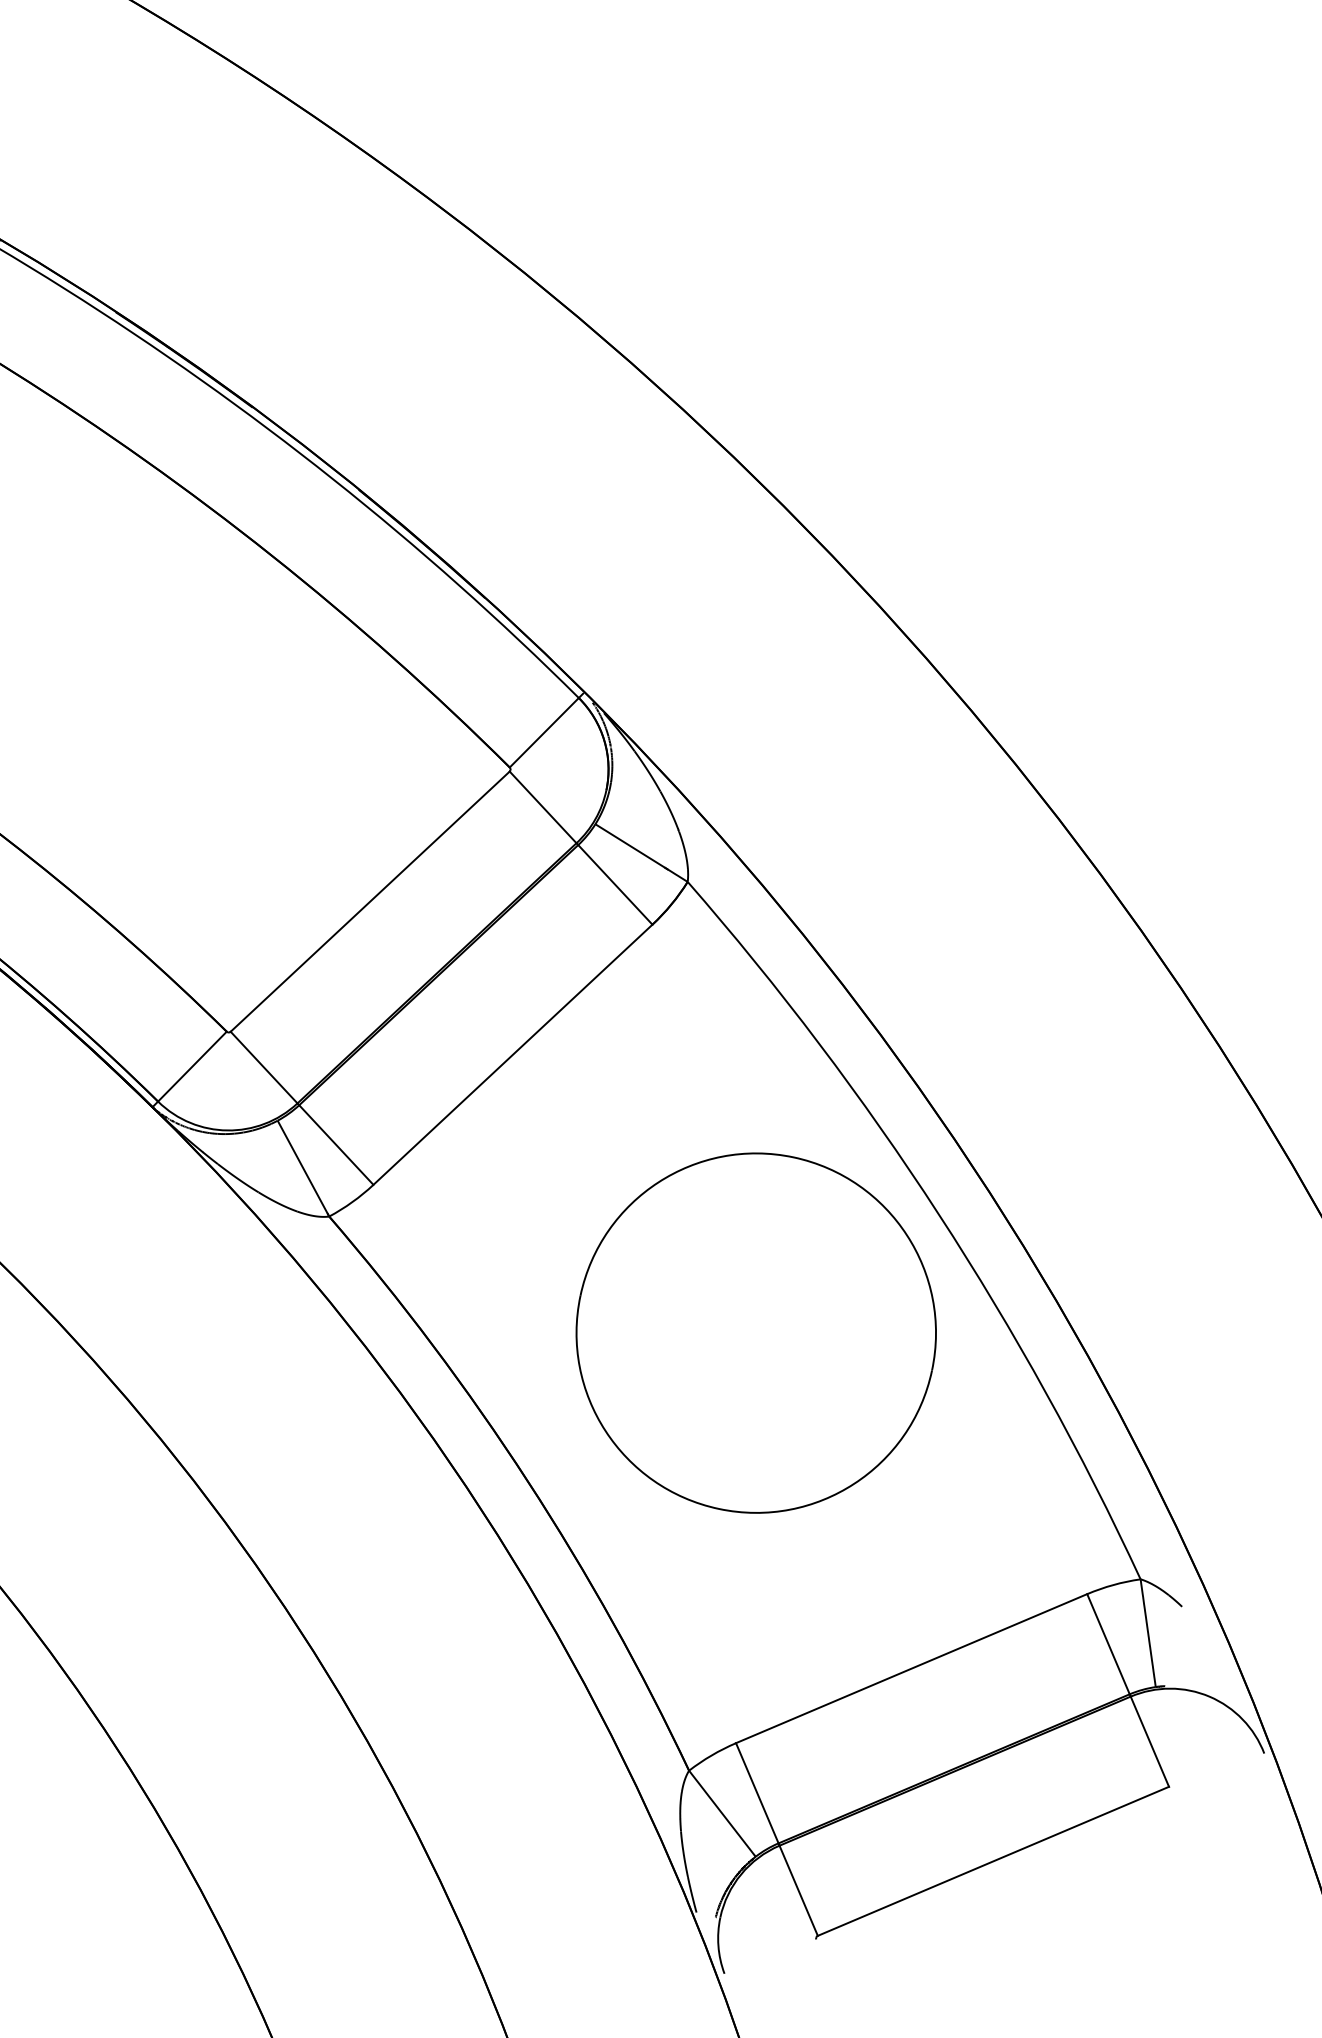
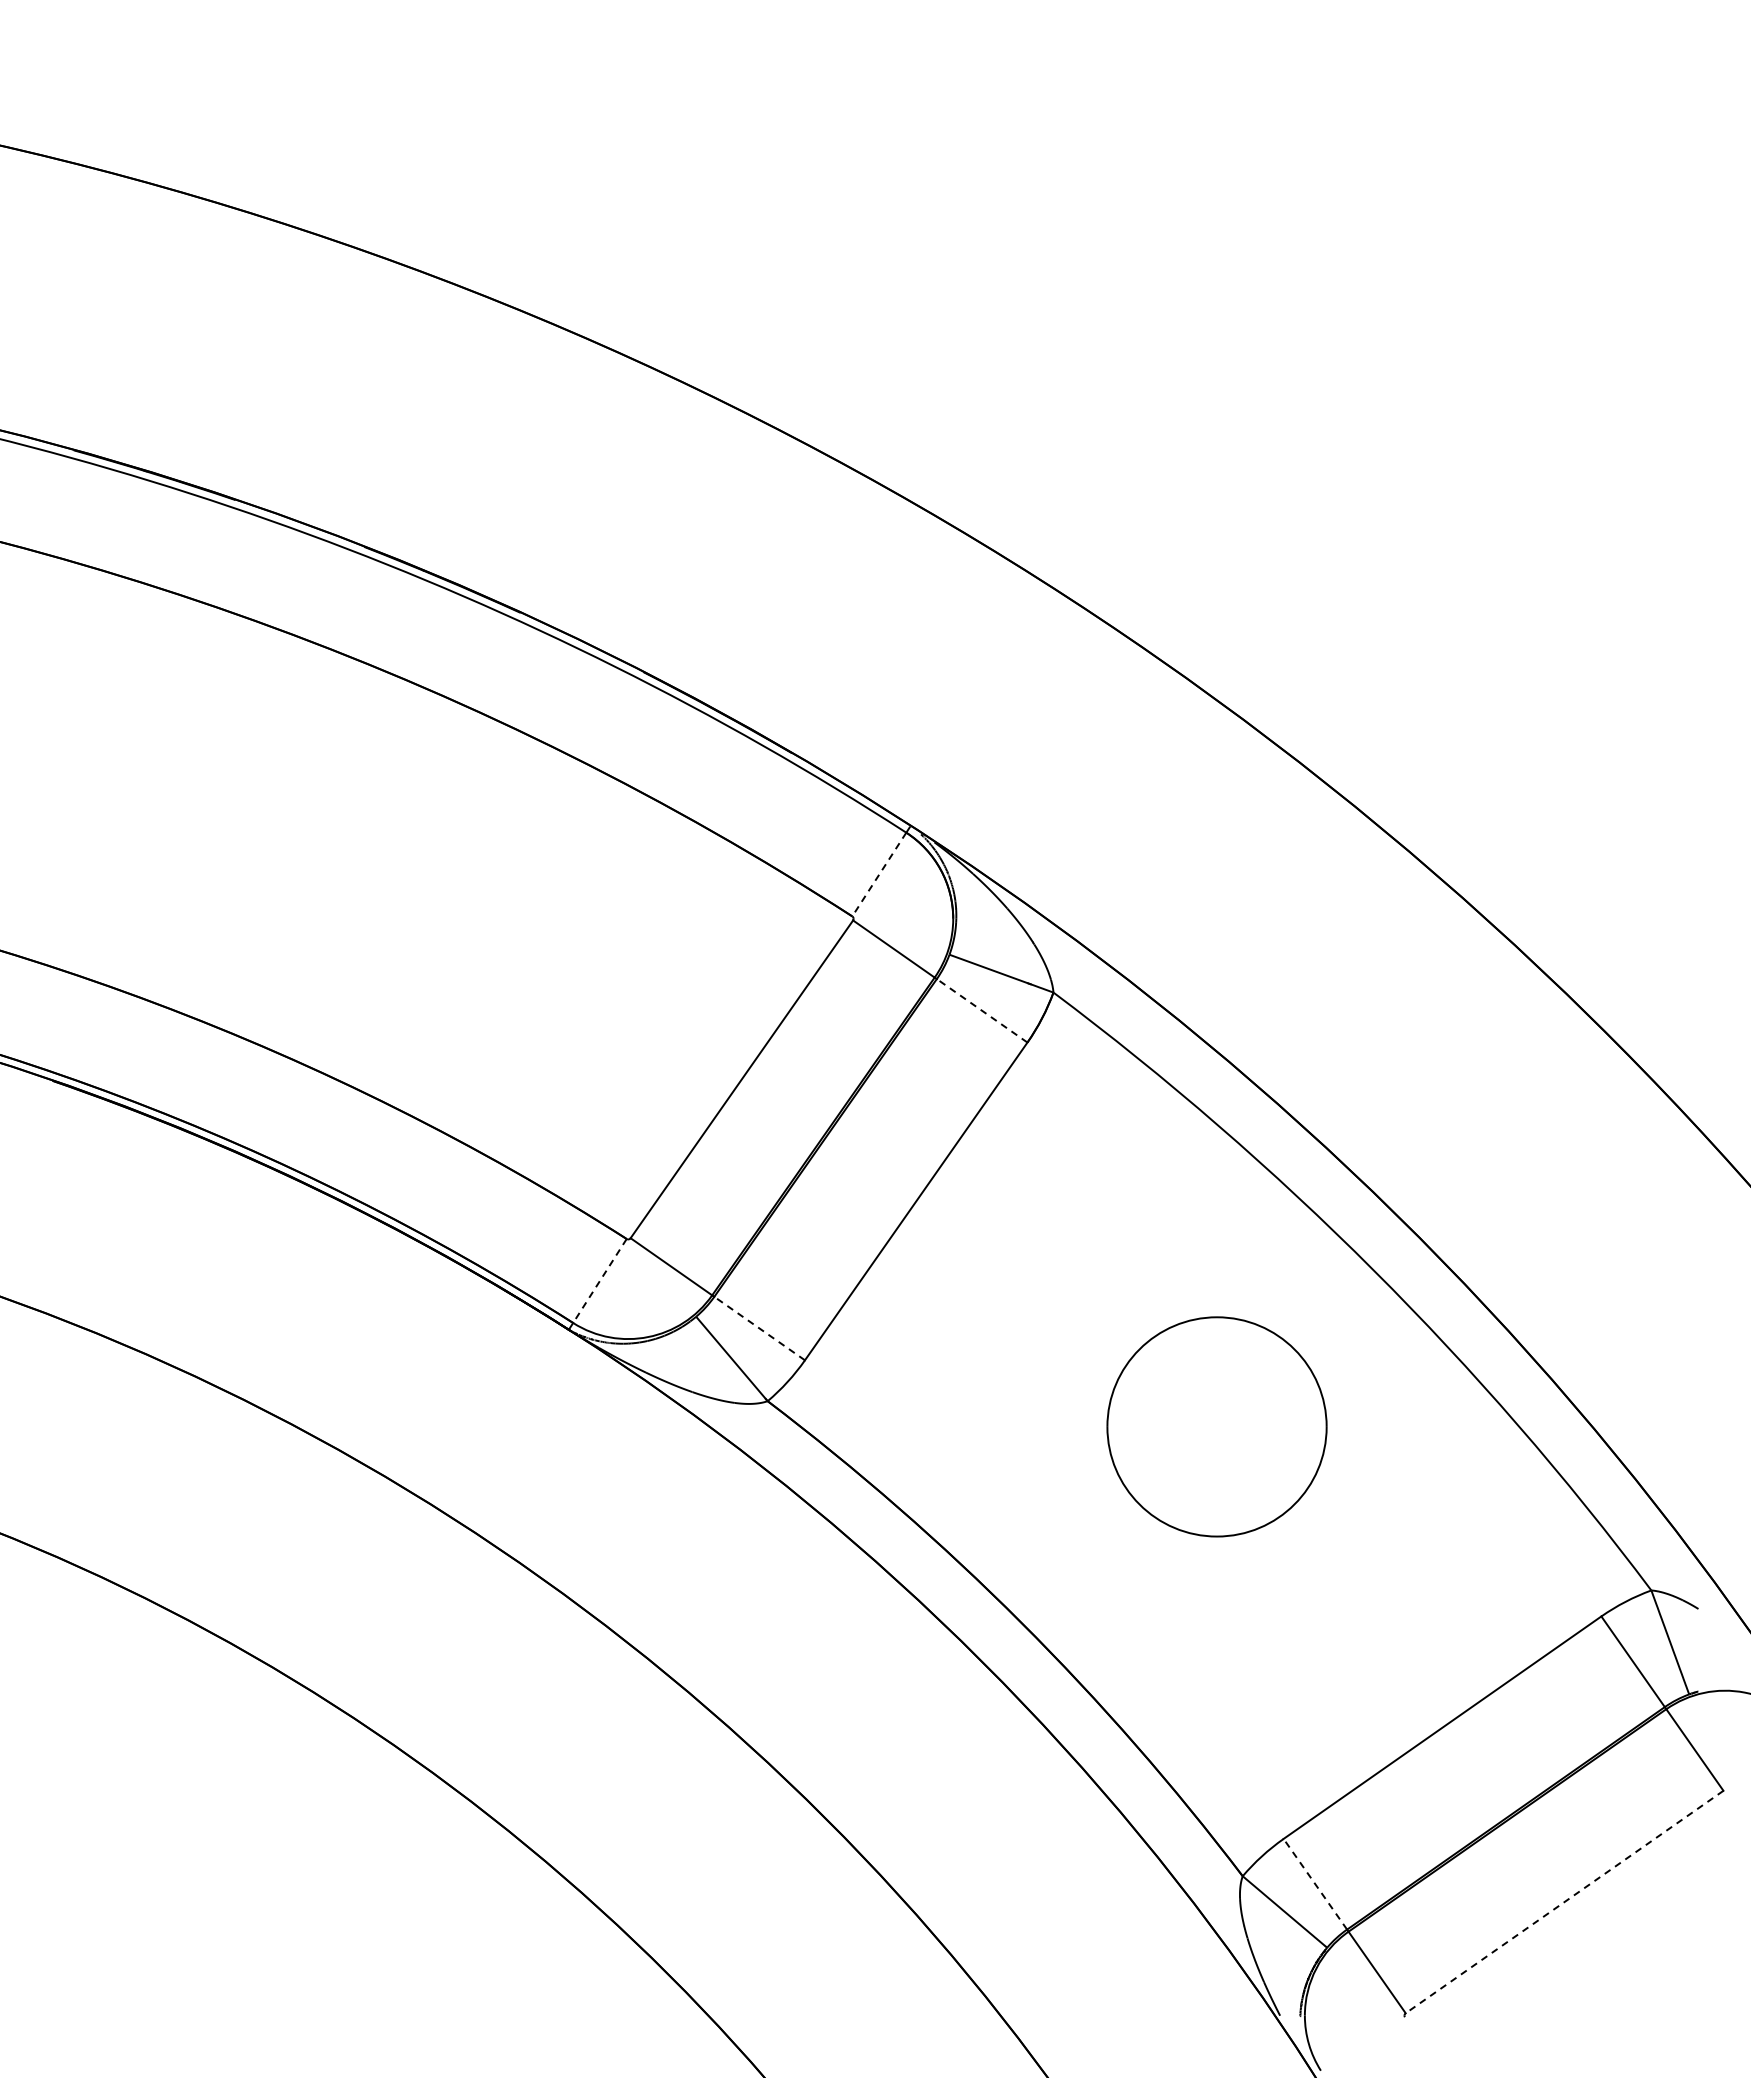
line: (544, 732) -> (879, 874), solid -> dashed
line: (614, 884) -> (981, 1010), solid -> dashed
line: (192, 1066) -> (599, 1280), solid -> dashed
line: (336, 1144) -> (759, 1328), solid -> dashed
part: (755, 1332) -> (1216, 1426), size x0.6
line: (757, 1792) -> (1315, 1883), solid -> dashed
line: (993, 1861) -> (1564, 1902), solid -> dashed

